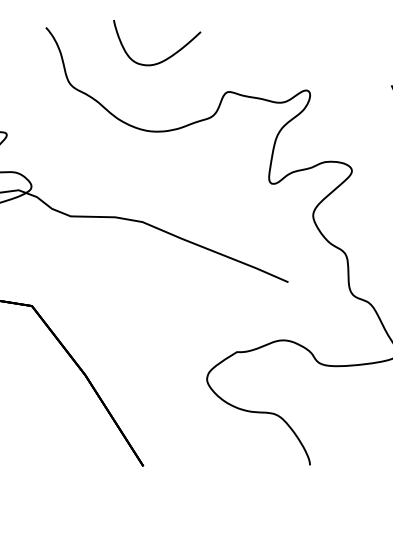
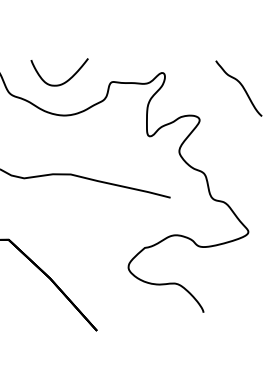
curve: (164, 58) -> (67, 79), moved

